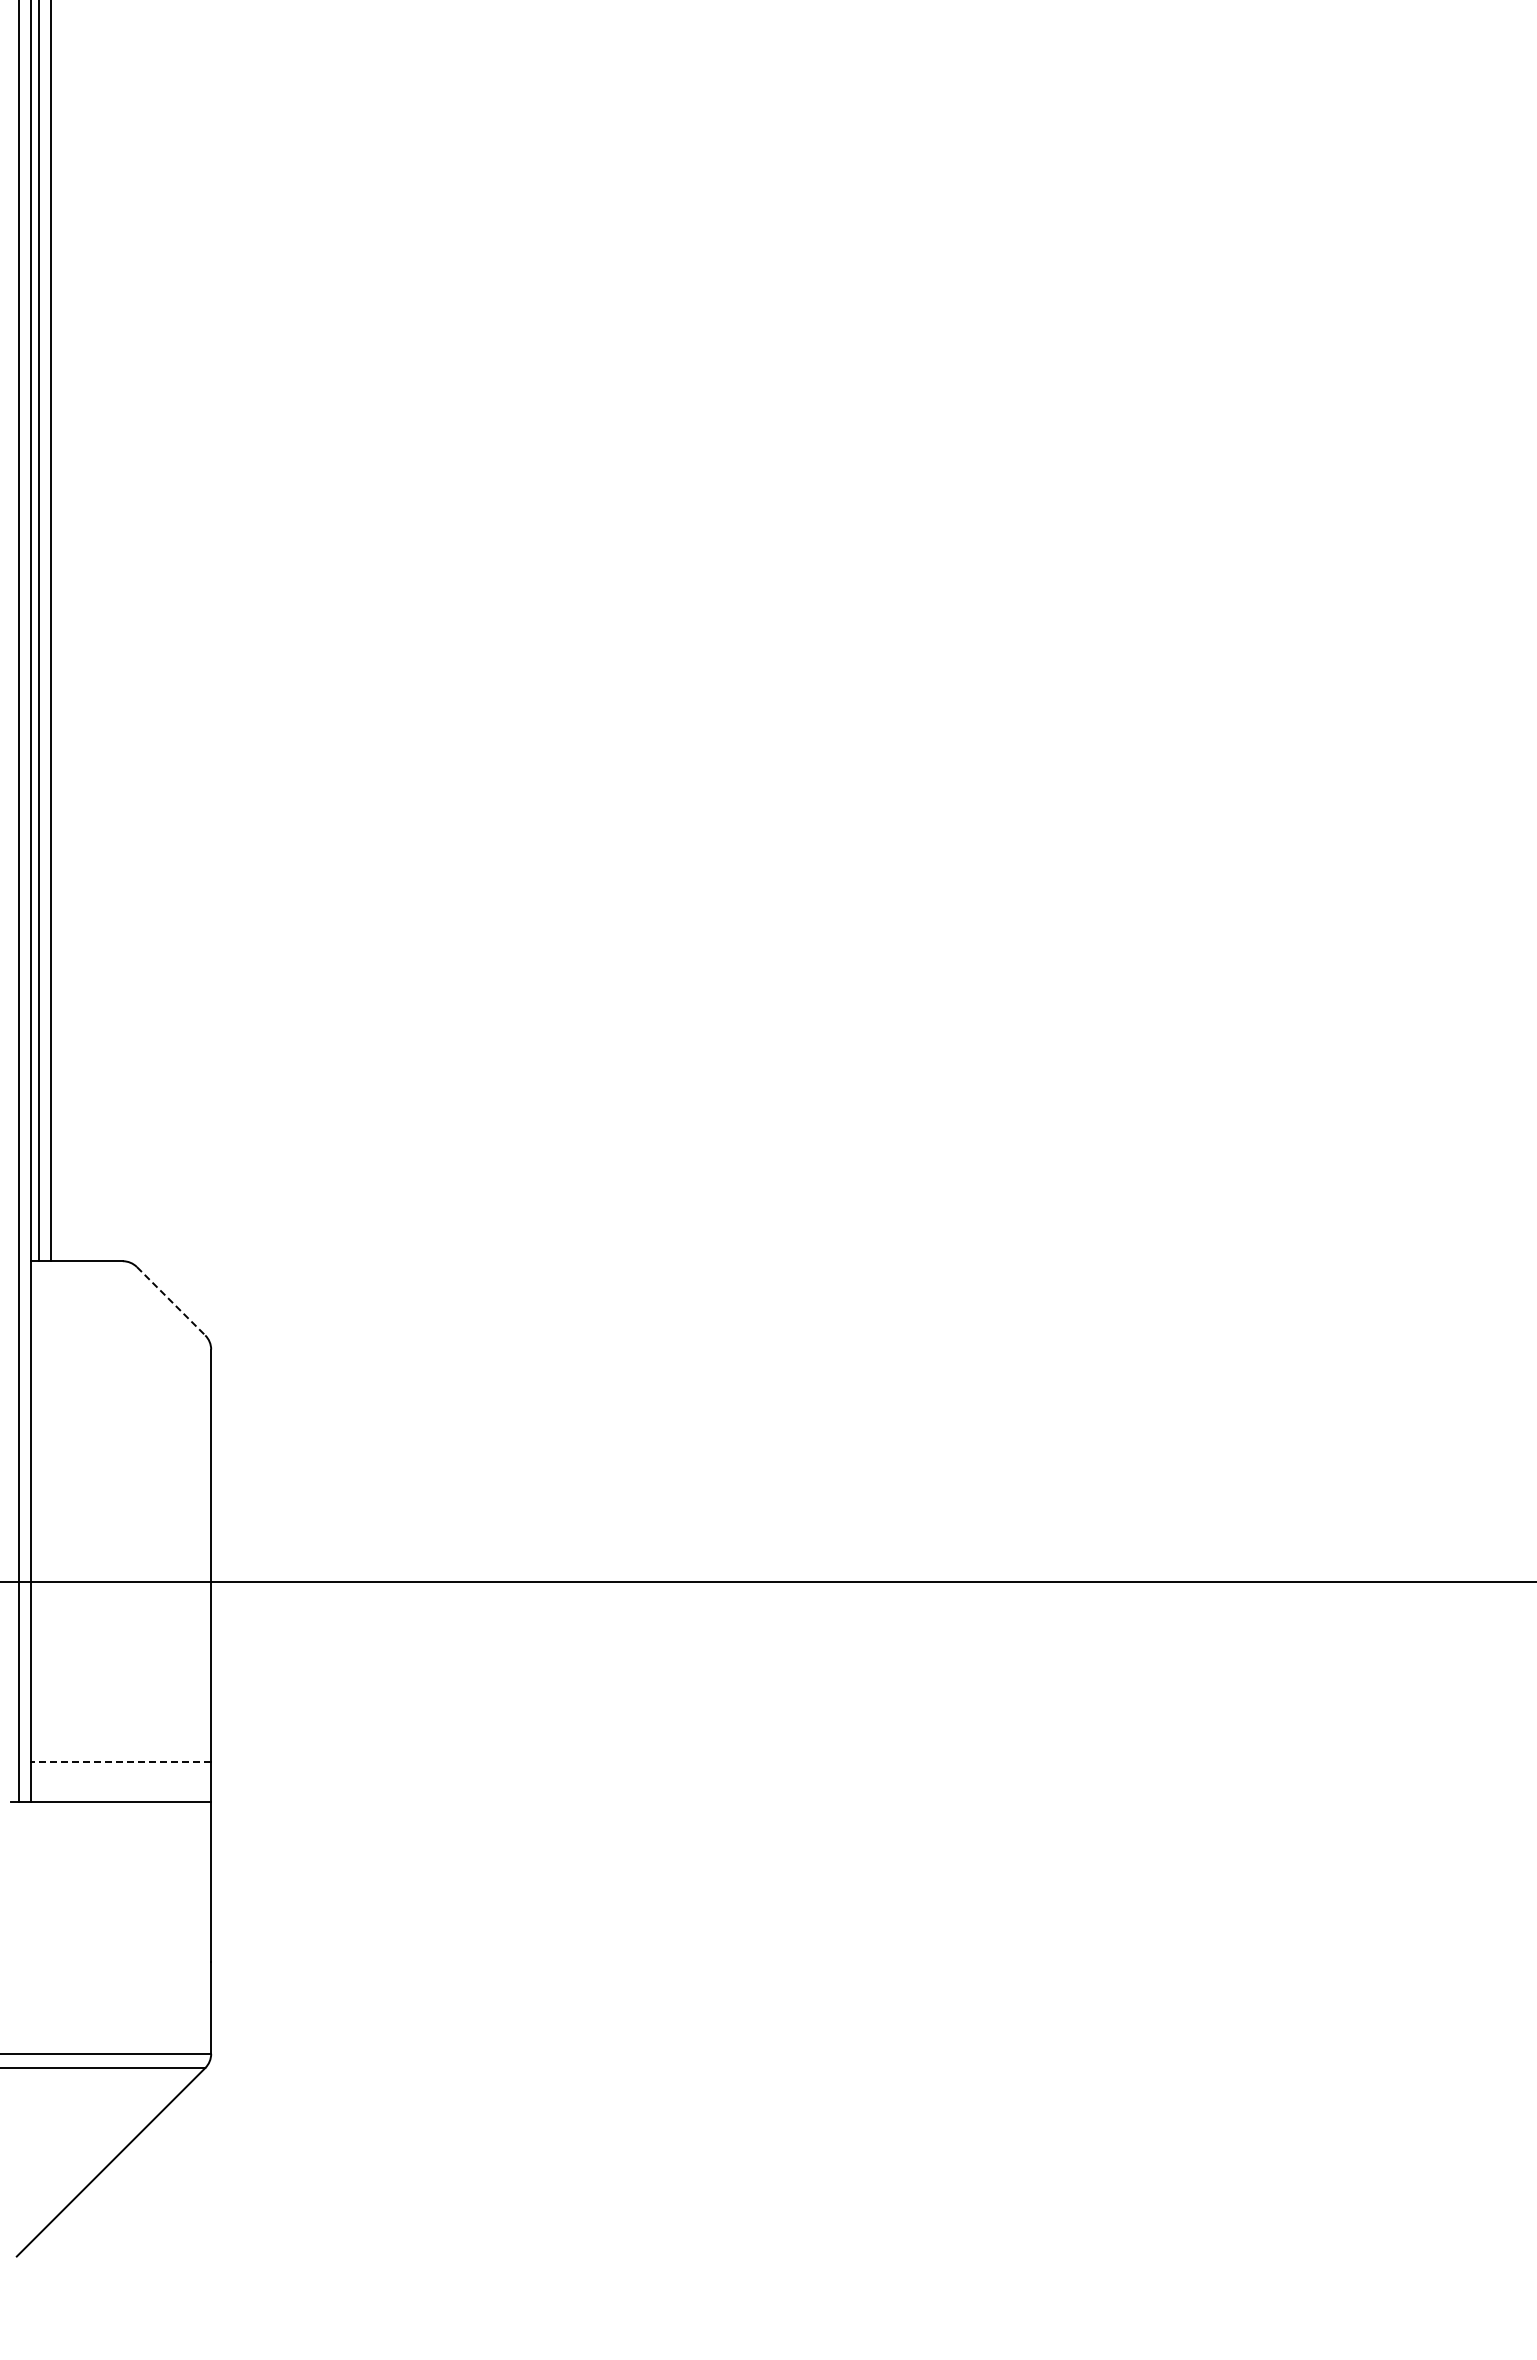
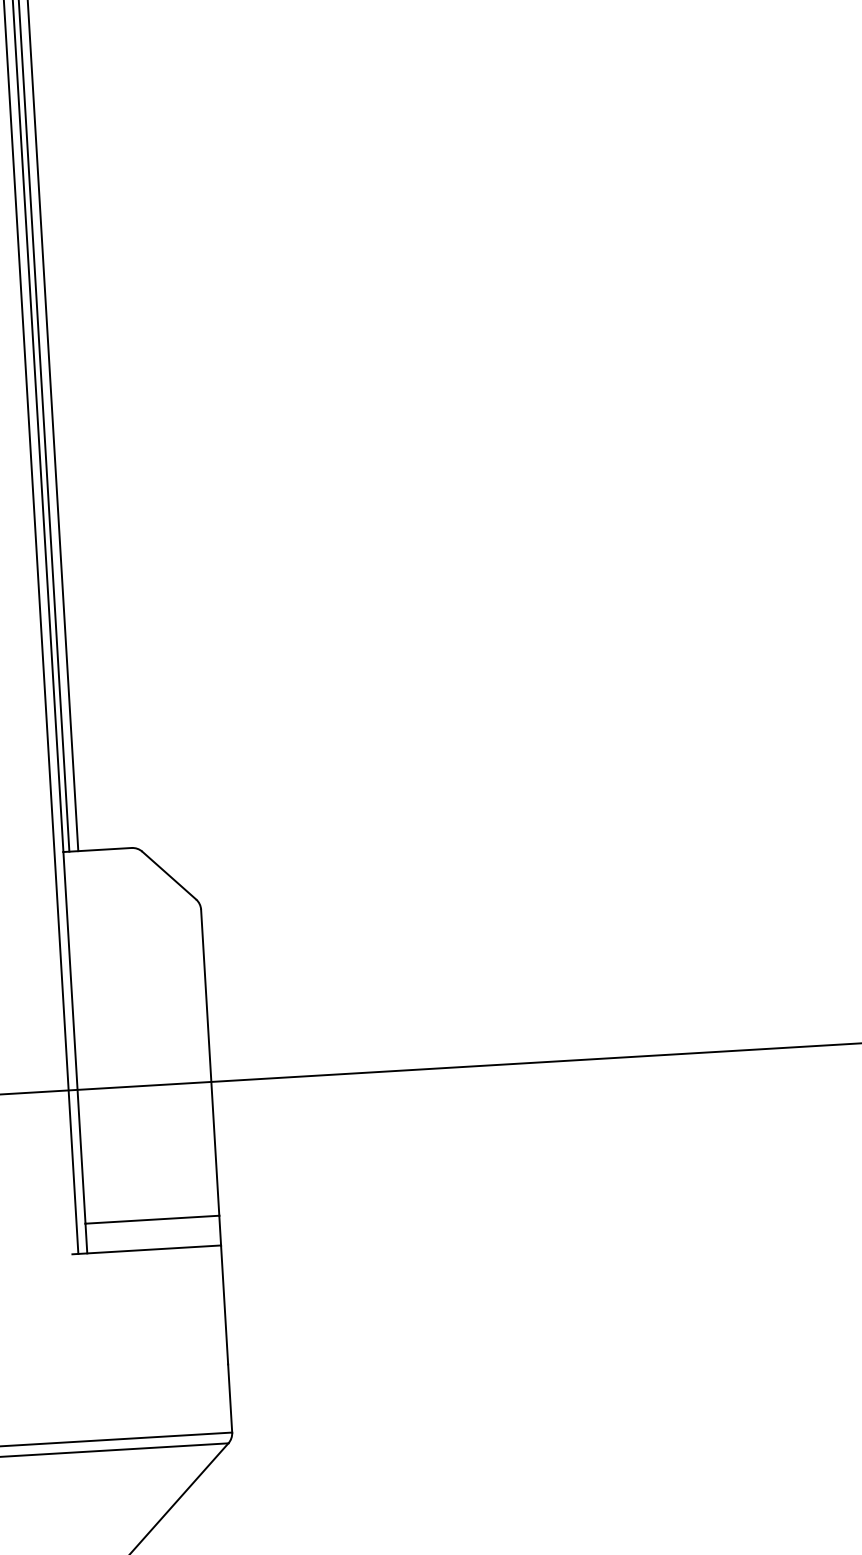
line: (171, 1301) -> (169, 875), dashed -> solid
line: (120, 1761) -> (151, 1219), dashed -> solid

